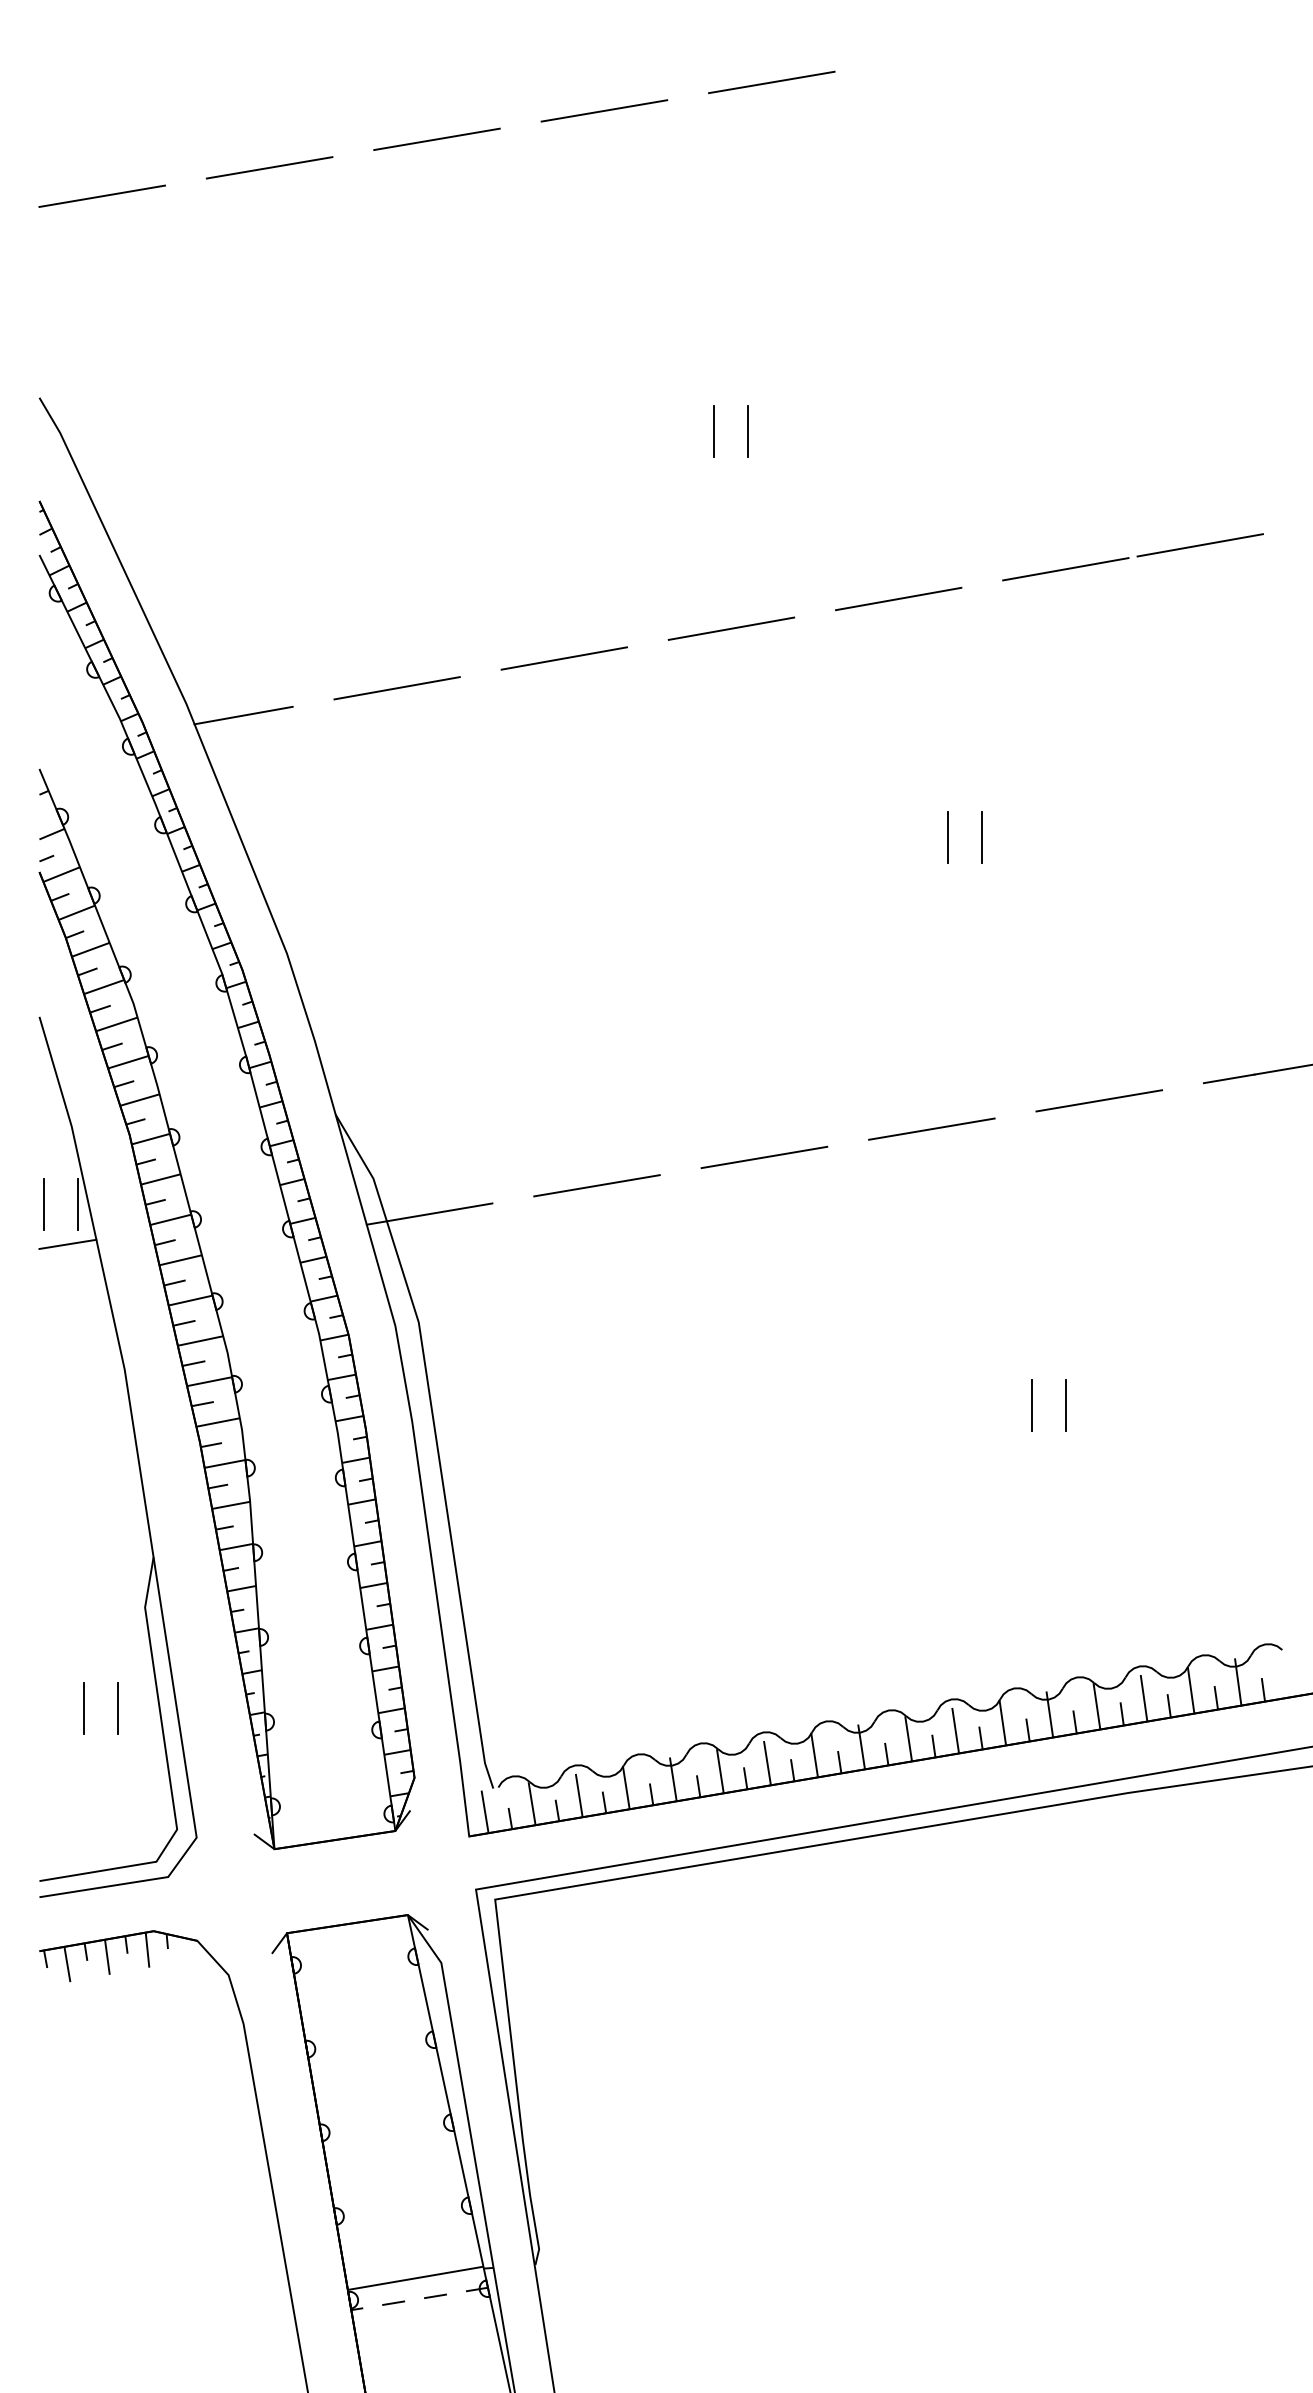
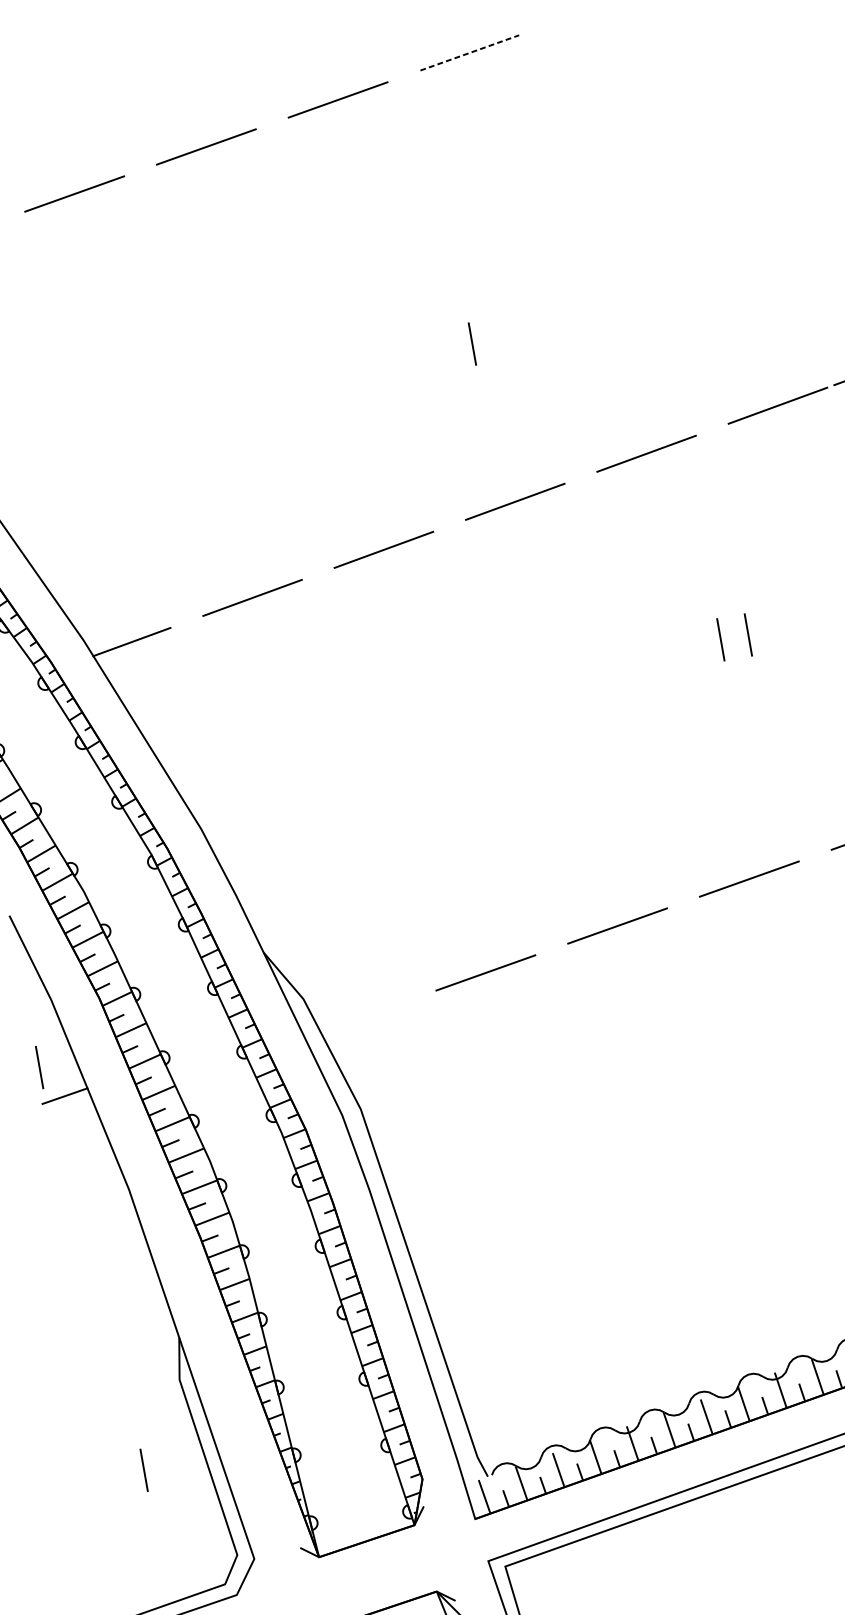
line: (771, 82) -> (469, 53), solid -> dashed
line: (747, 431) -> (500, 339), removed
line: (77, 1204) -> (67, 1062), removed
line: (429, 1213) -> (353, 1019), removed
line: (117, 1707) -> (171, 1464), removed

